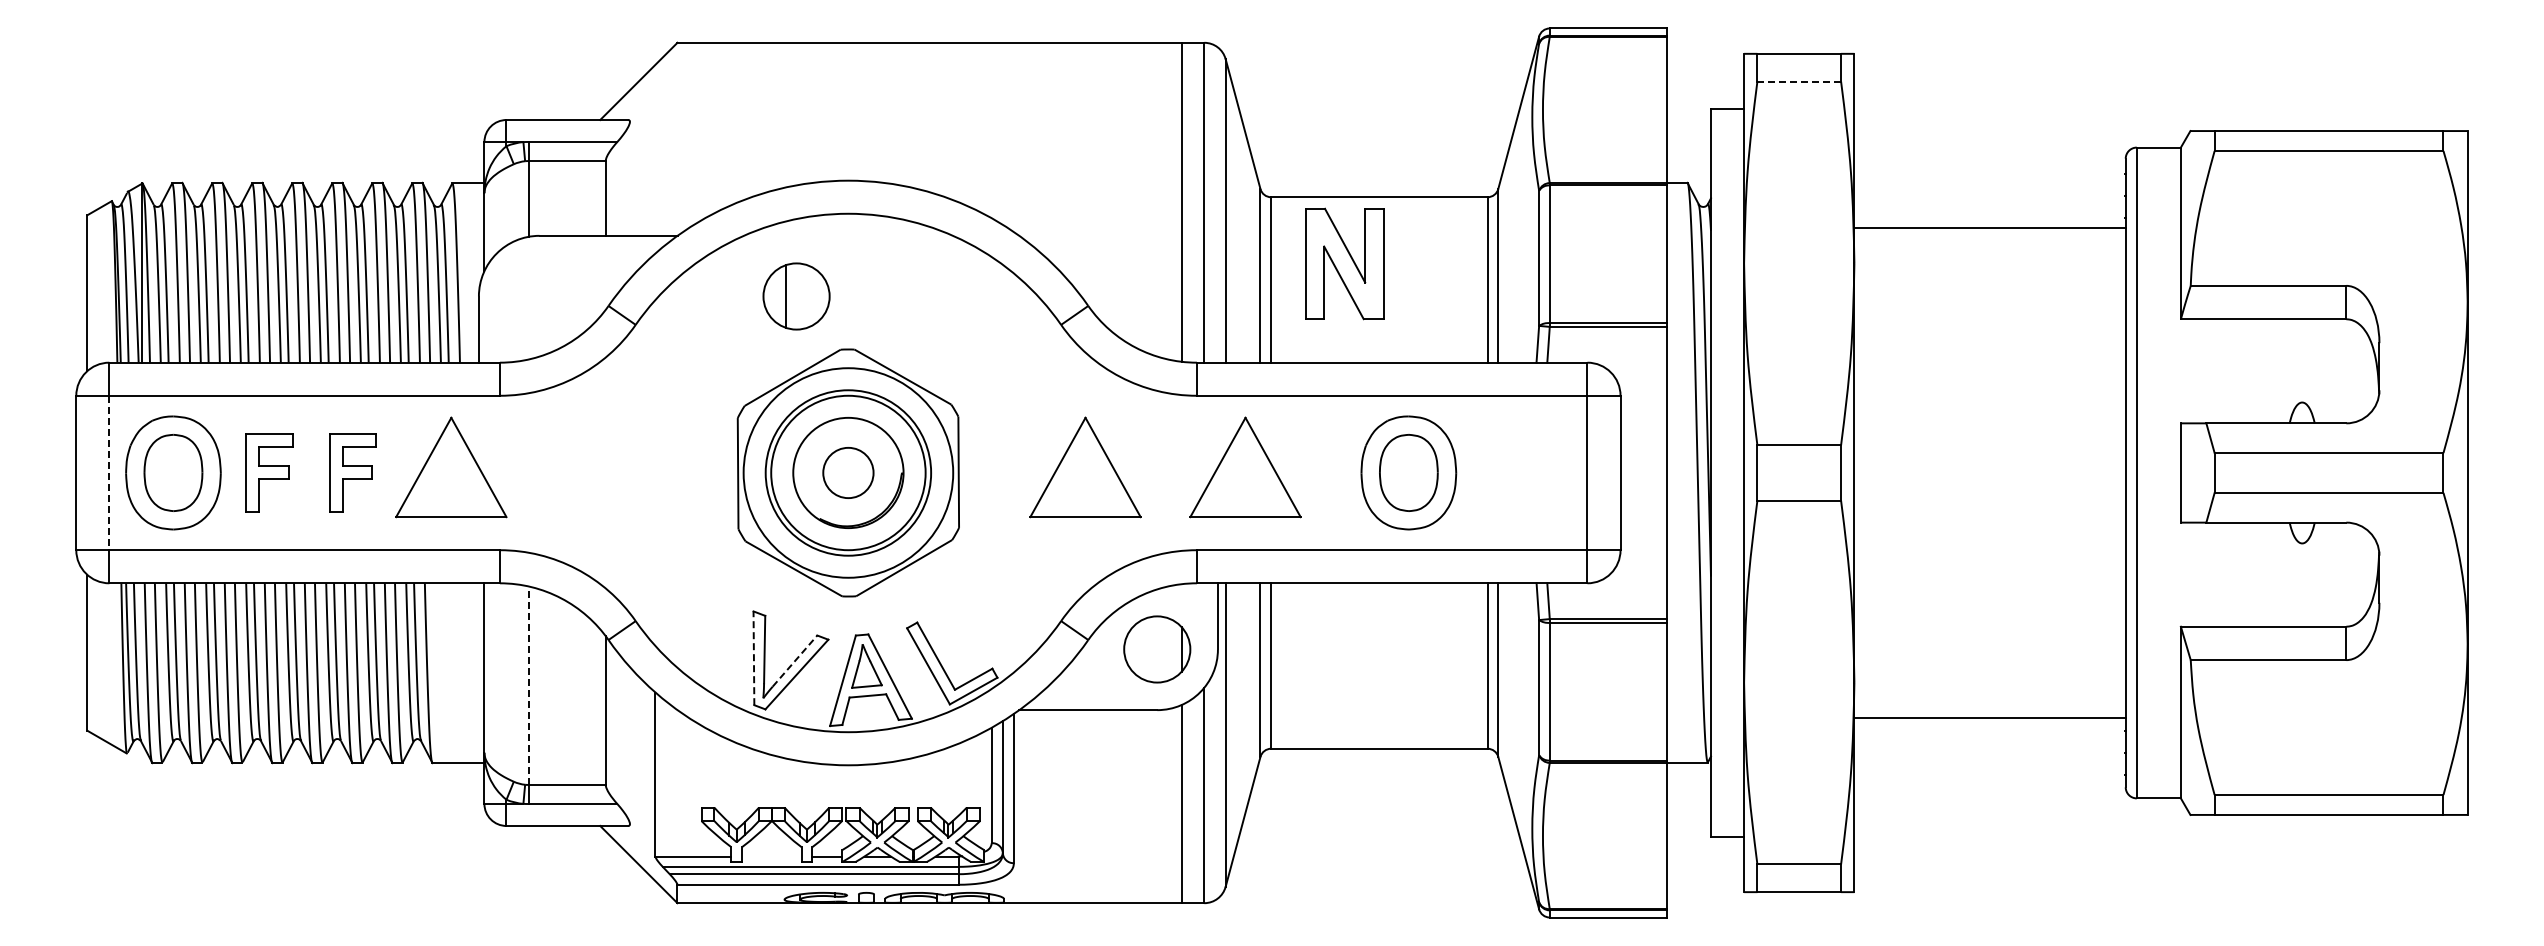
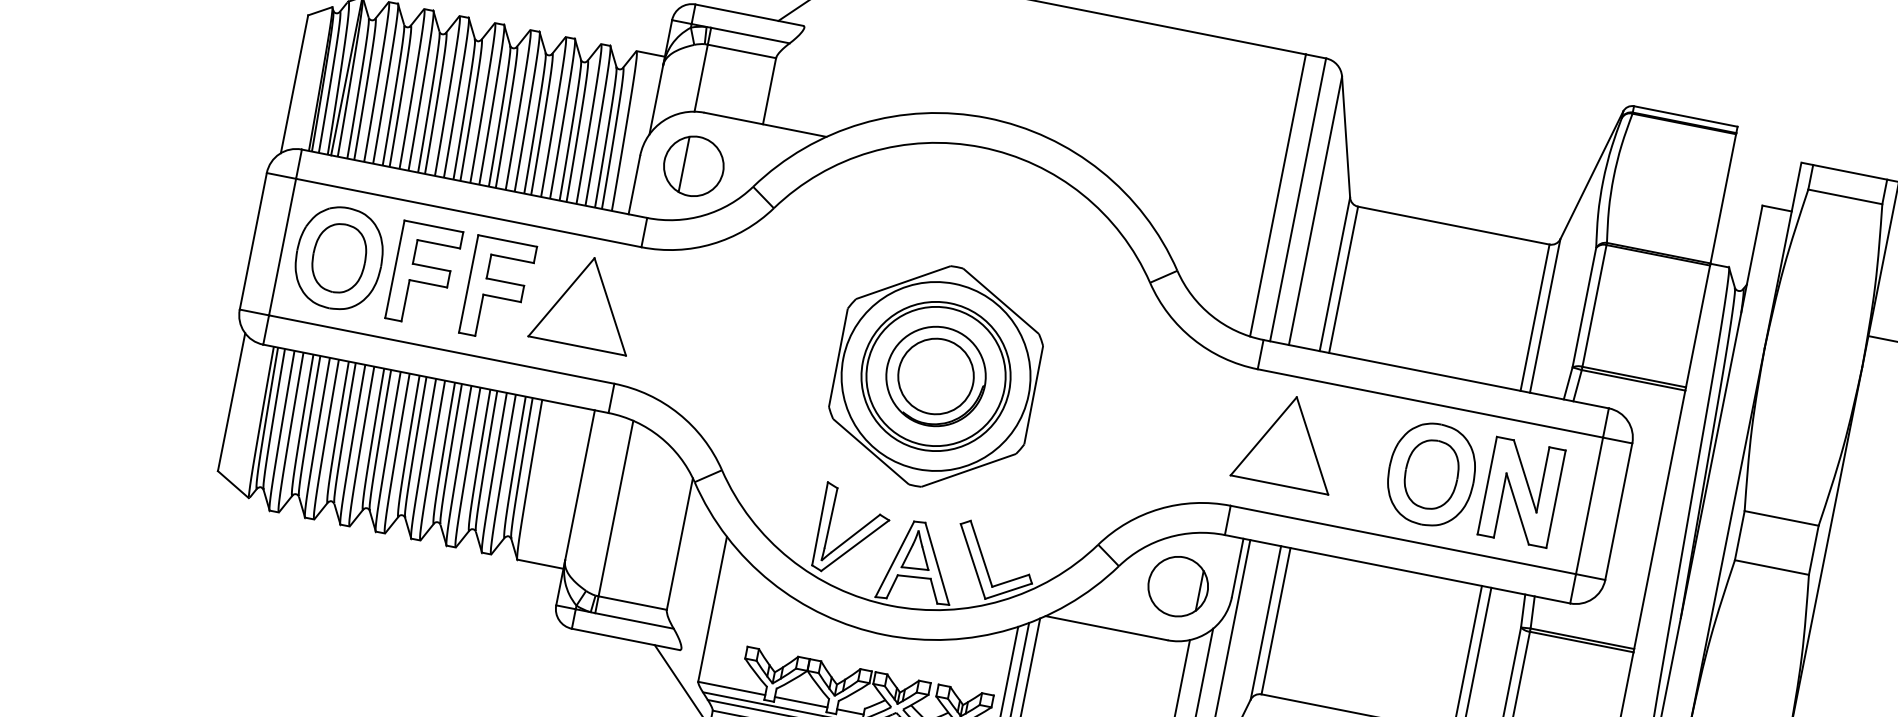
line: (1799, 81) -> (1845, 196), dashed -> solid
part: (1344, 263) -> (1521, 491), moved
part: (796, 296) -> (693, 166), moved
part: (1085, 467) -> (1146, 413), removed
part: (269, 472) -> (424, 274), size x1.43
part: (352, 472) -> (497, 289), size x1.43
circle: (848, 472) -> (936, 376), size x1.67
line: (109, 473) -> (282, 247), dashed -> solid
line: (753, 658) -> (819, 523), dashed -> solid
line: (795, 661) -> (856, 533), dashed -> solid
line: (528, 685) -> (615, 508), dashed -> solid
line: (771, 856) -> (800, 702), added

